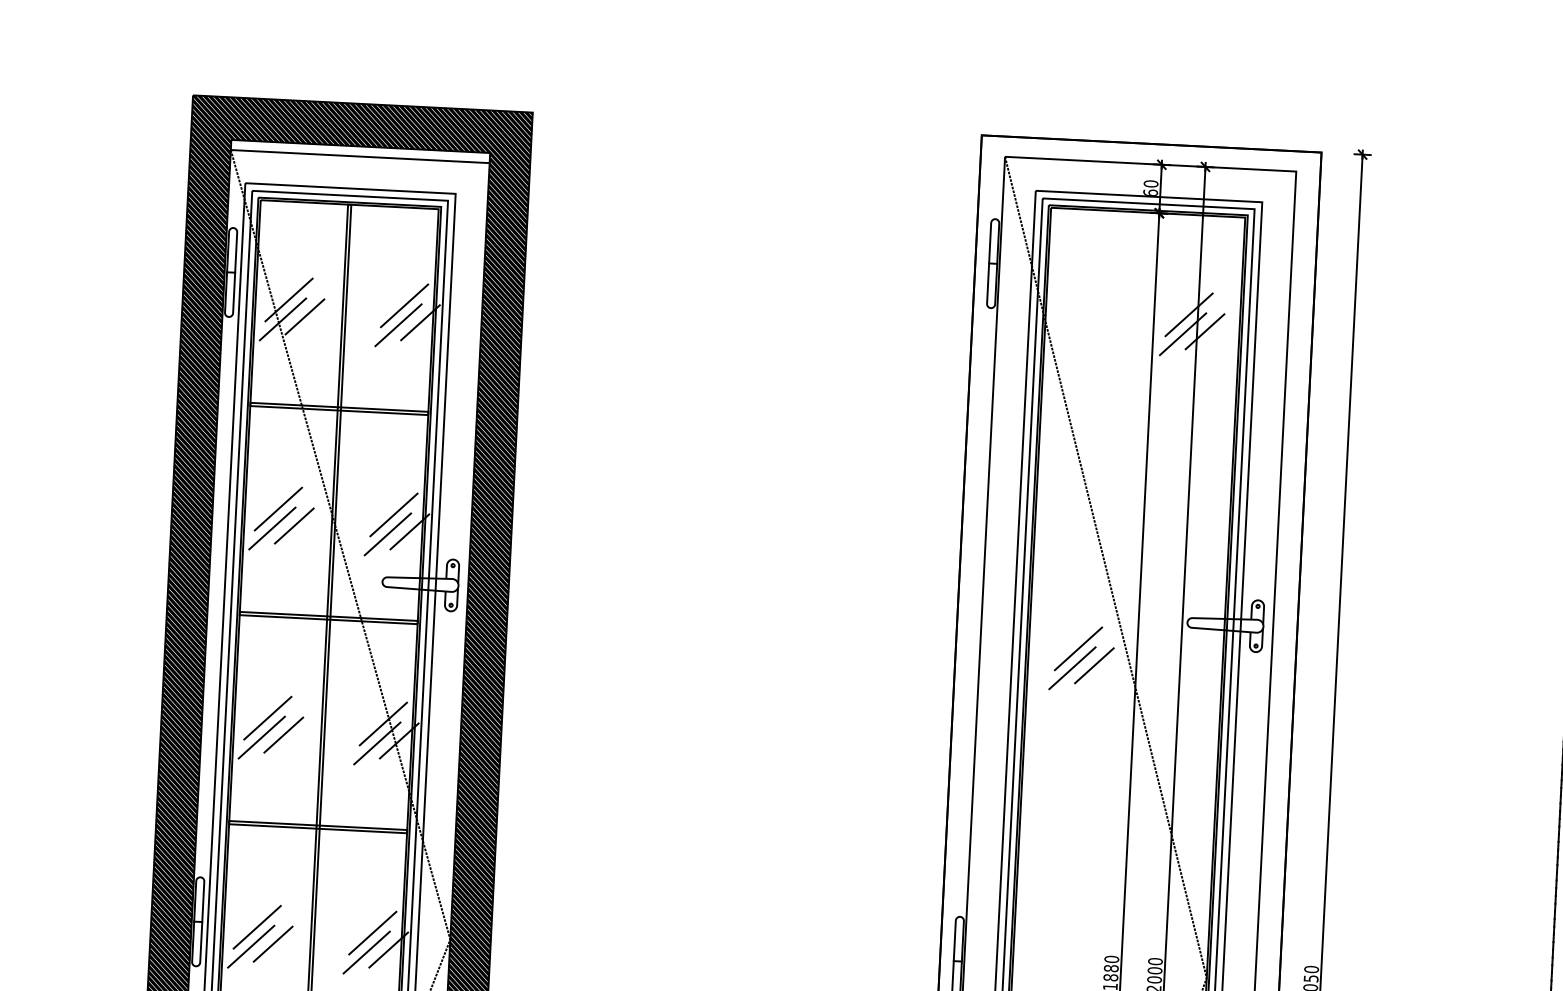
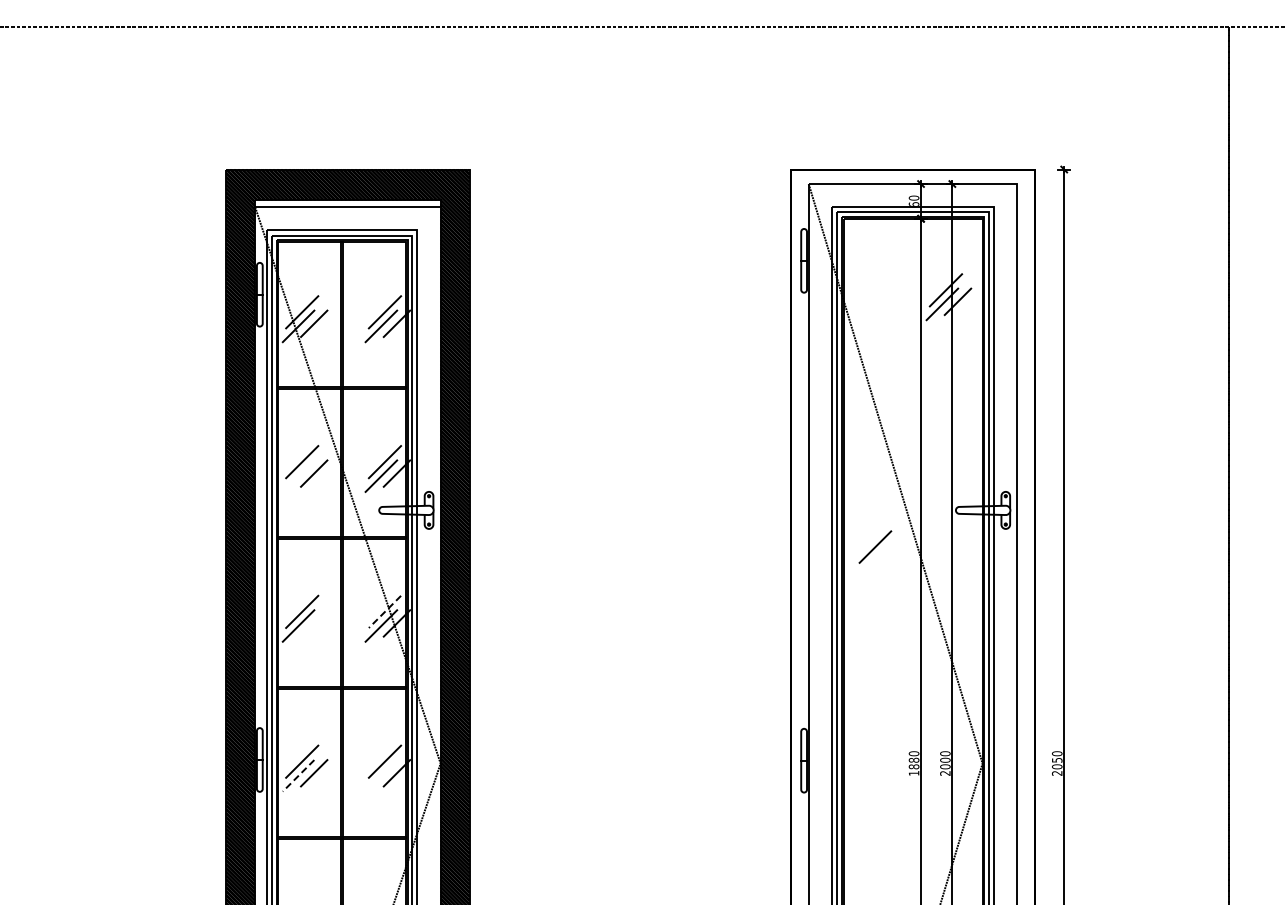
line: (272, 527) -> (298, 475), removed
line: (1077, 648) -> (878, 532), removed
line: (1093, 665) -> (890, 544), removed
line: (382, 723) -> (384, 611), solid -> dashed
line: (284, 735) -> (314, 623), removed
line: (251, 947) -> (298, 776), solid -> dashed
line: (366, 952) -> (381, 775), removed

